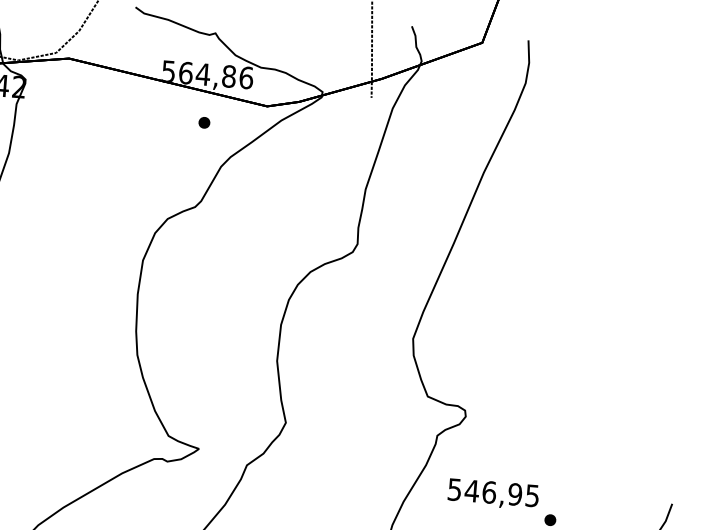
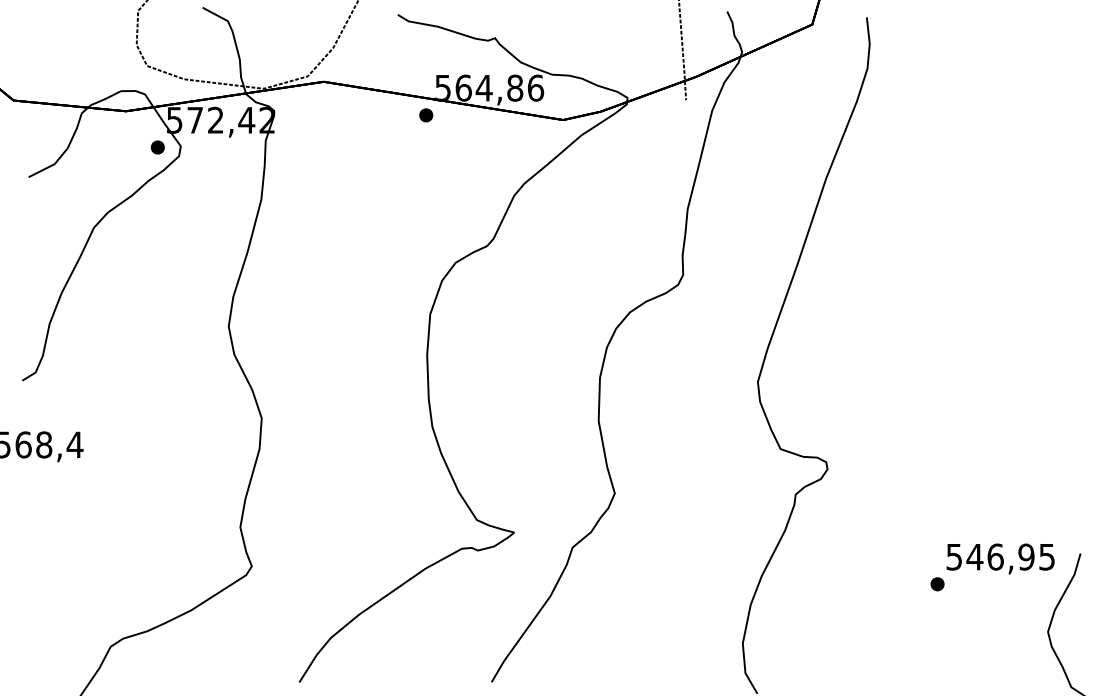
part: (204, 122) -> (426, 115), moved
text: (493, 493) -> (1000, 558), moved

